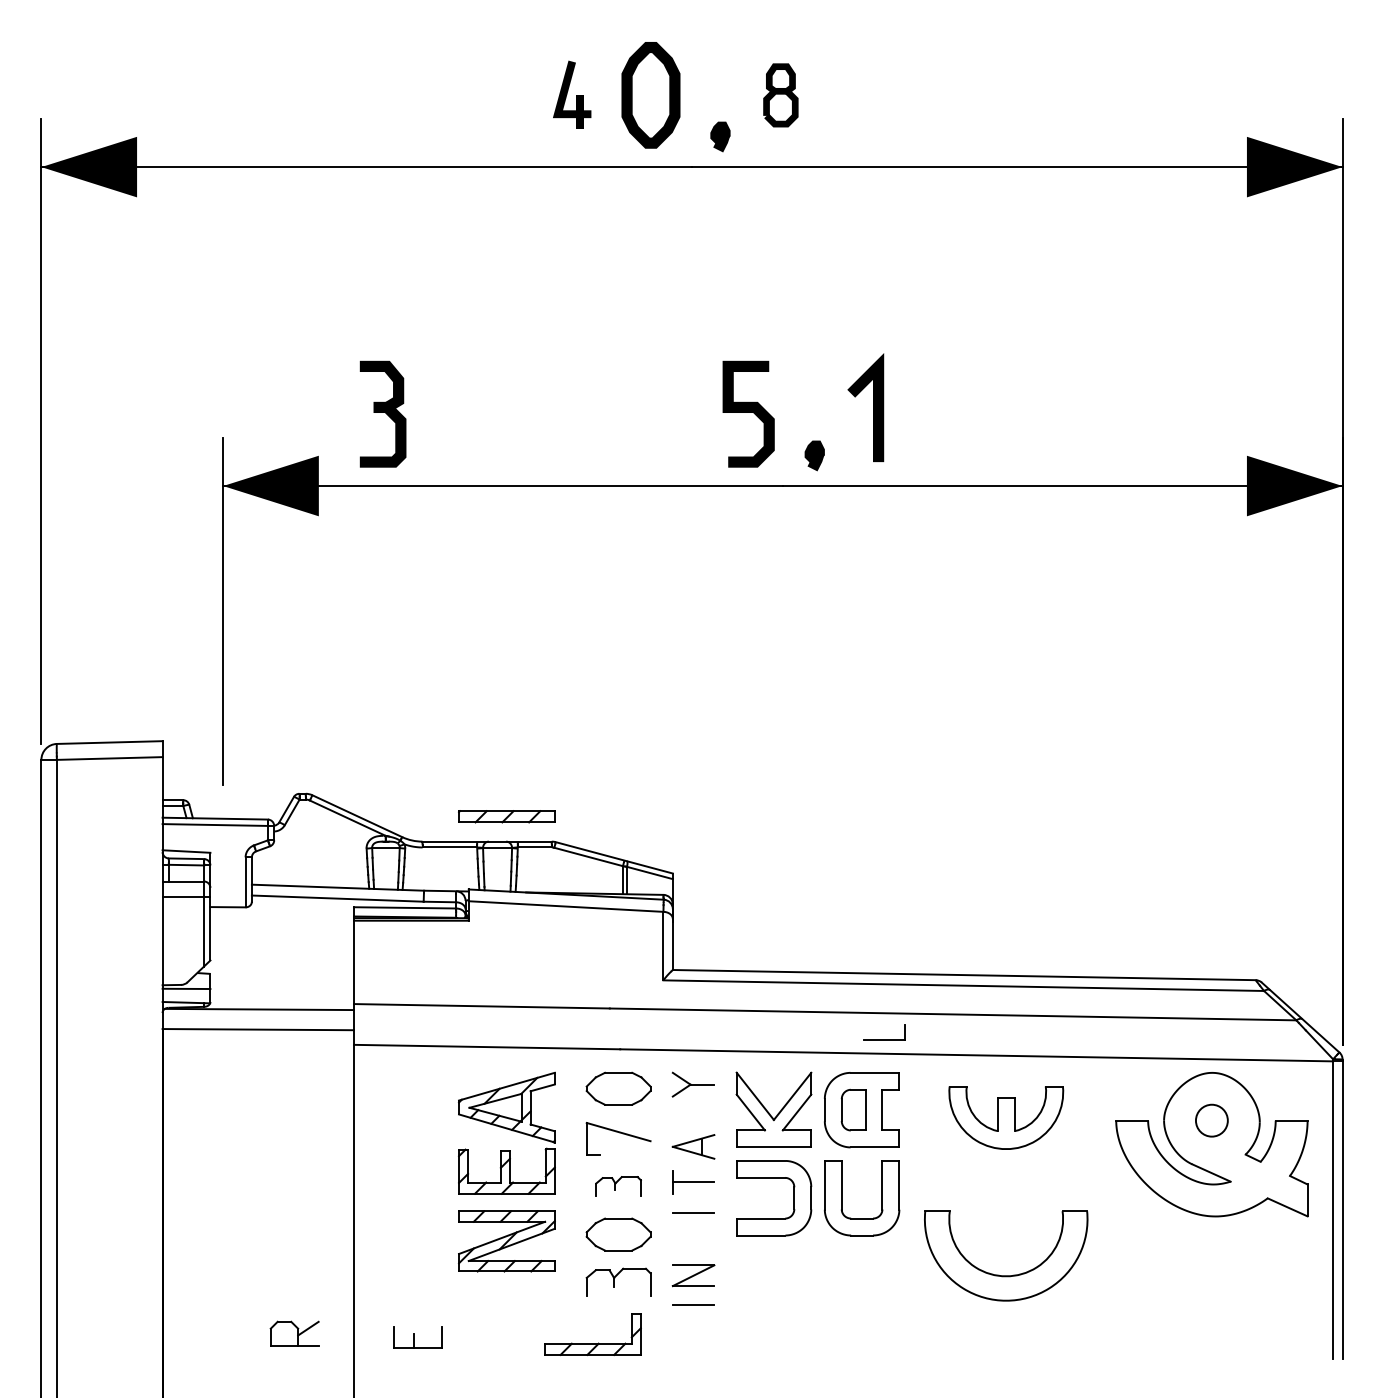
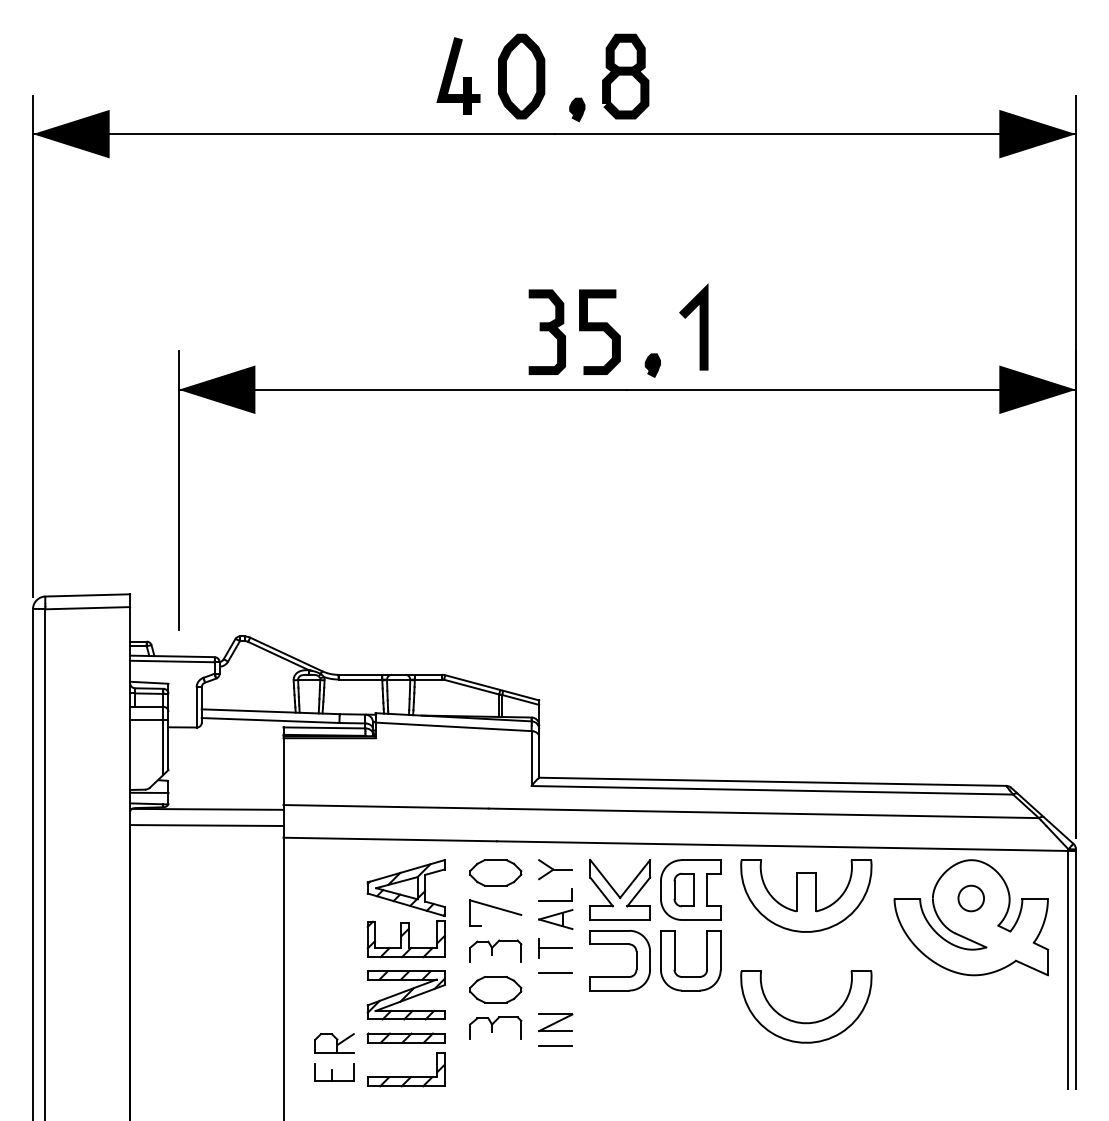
part: (571, 94) -> (457, 75), size x1.43
part: (780, 95) -> (625, 76), size x1.67
part: (382, 413) -> (546, 331), moved
part: (506, 816) -> (405, 1037), moved
part: (884, 1039) -> (555, 899), moved
part: (1006, 1117) -> (806, 895), size x1.43
part: (618, 1186) -> (495, 951), size x1.43
part: (294, 1333) -> (334, 1043), moved
part: (592, 1343) -> (405, 1077), moved

